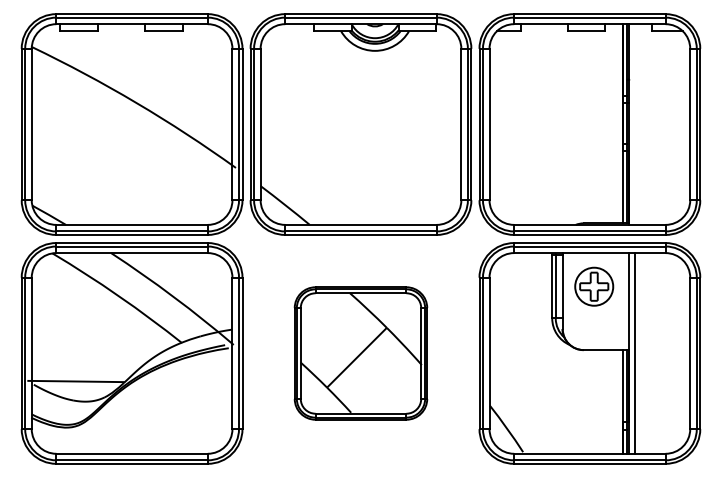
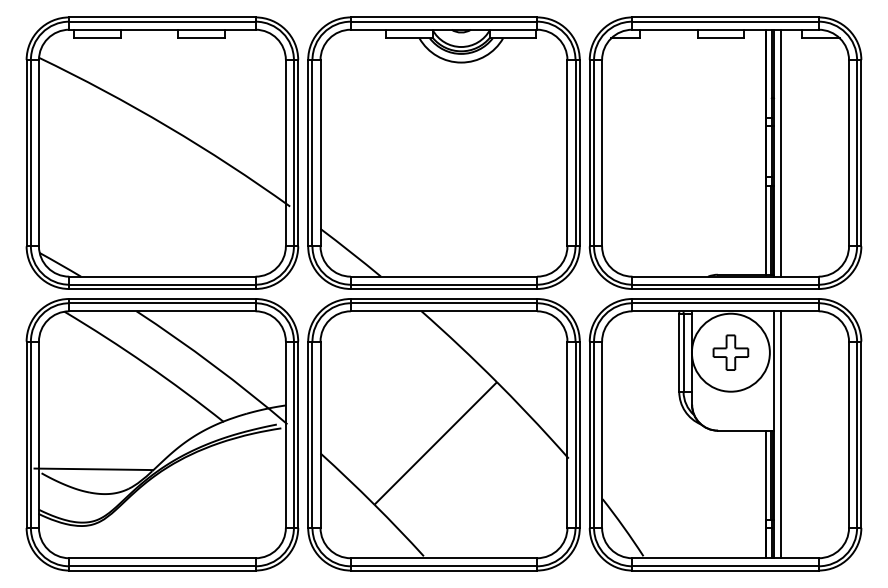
line: (635, 123) -> (781, 152), added
circle: (593, 286) -> (730, 352), size x1.67
part: (360, 353) -> (443, 434), size x1.67

